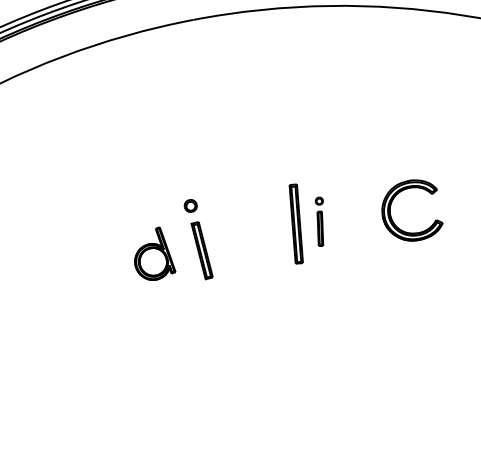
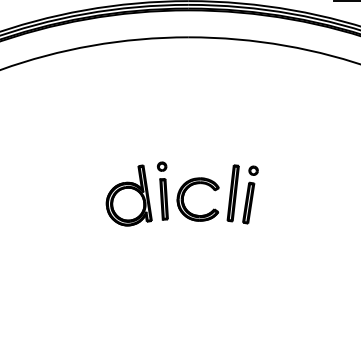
part: (391, 210) -> (184, 196), moved
part: (320, 221) -> (250, 194), size x1.67
part: (151, 254) -> (128, 195), size x1.67

